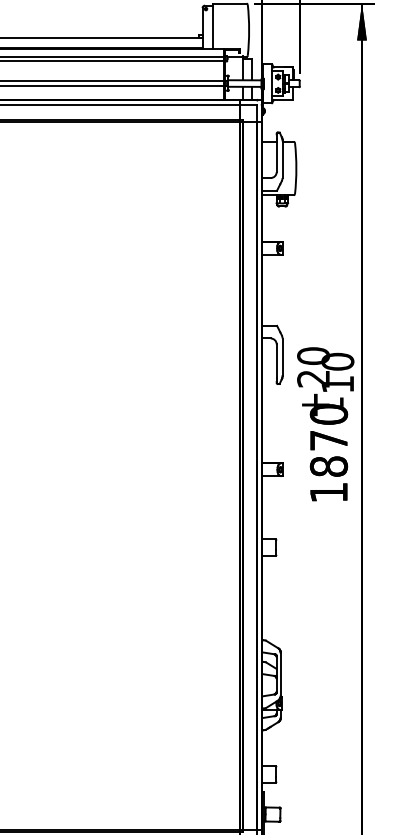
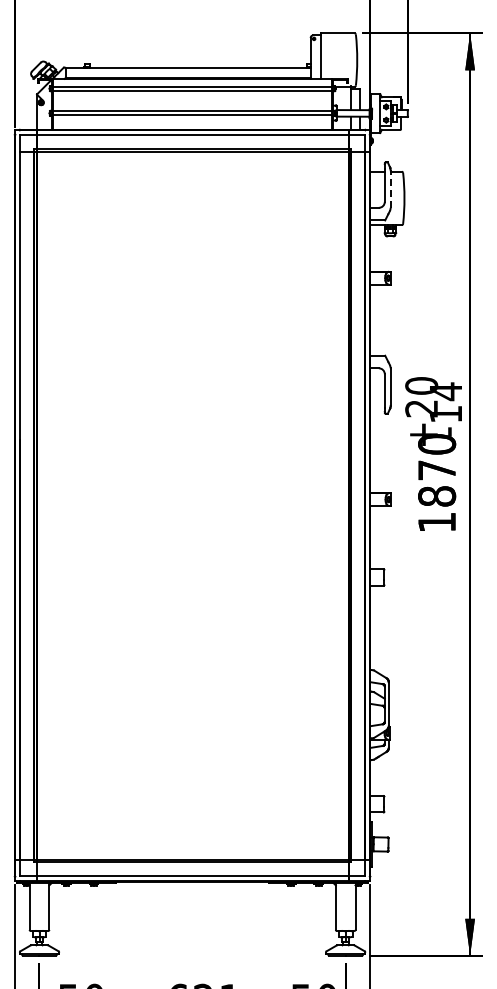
line: (282, 159) -> (390, 189), solid -> dashed
text: (337, 361) -> (445, 391), -10 -> -14

